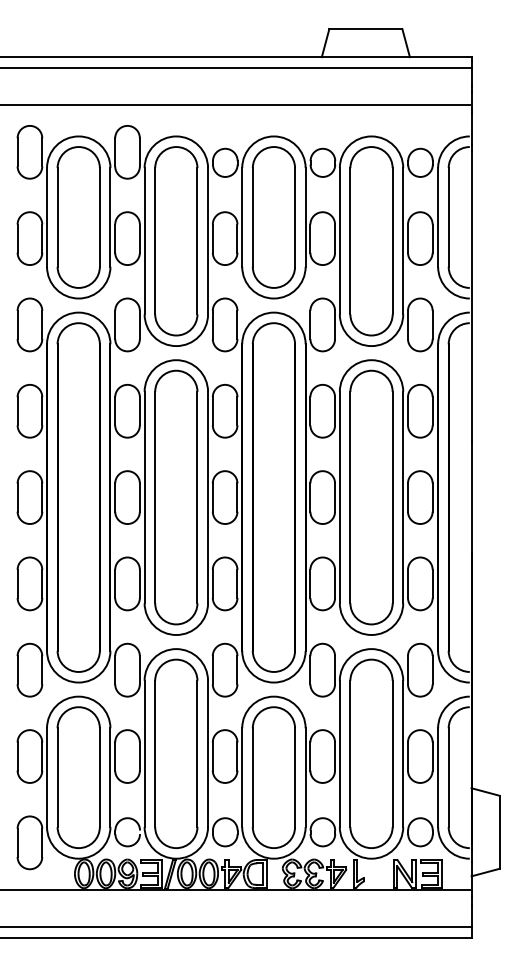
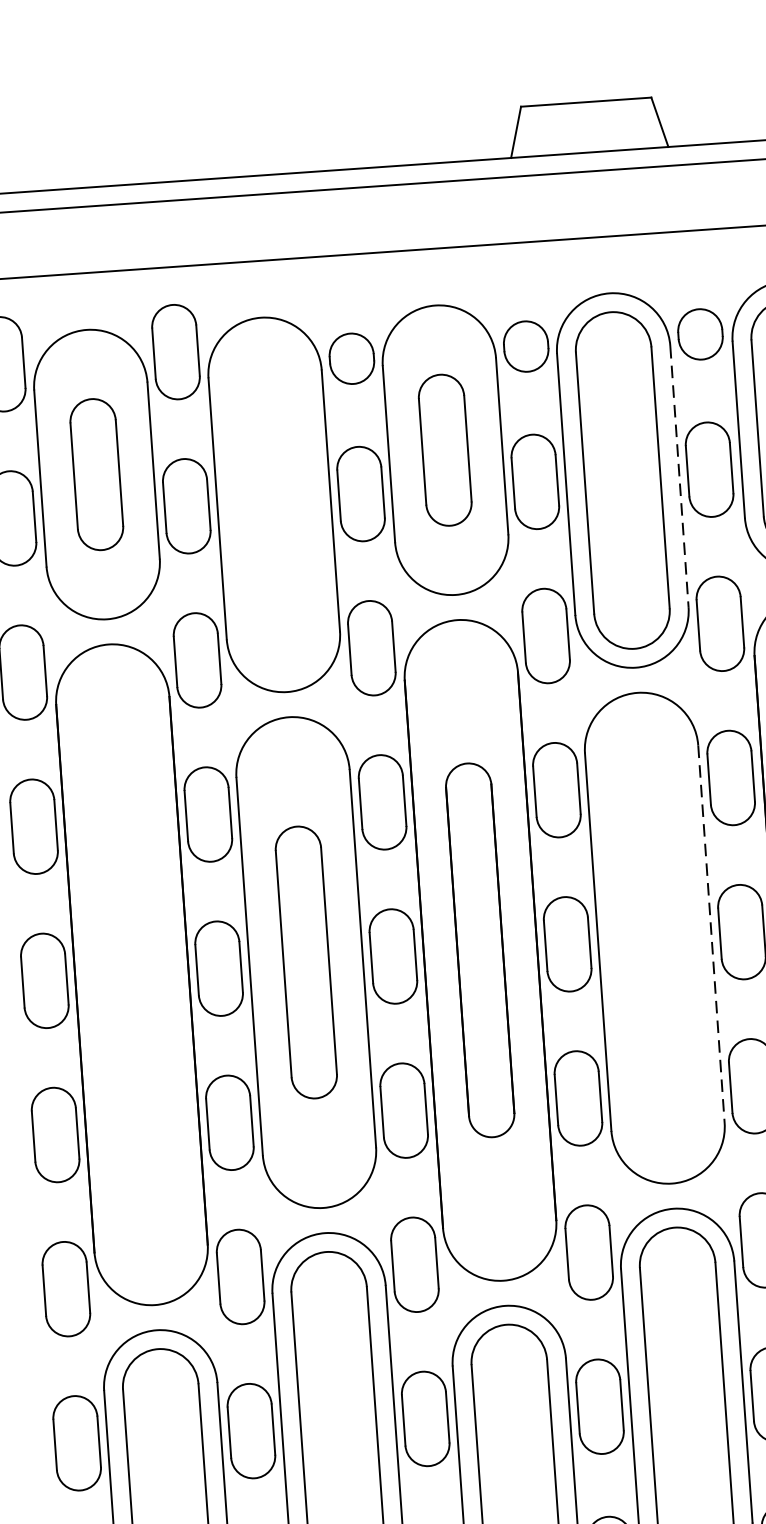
part: (78, 217) -> (96, 474), size x0.6
part: (273, 217) -> (444, 450), size x0.6
part: (176, 241) -> (274, 505), removed
line: (403, 241) -> (679, 476), solid -> dashed
part: (78, 497) -> (131, 974), removed
part: (176, 497) -> (306, 962), size x0.6
part: (273, 497) -> (479, 950), size x0.6
part: (371, 497) -> (654, 938), removed
line: (403, 497) -> (711, 934), solid -> dashed

